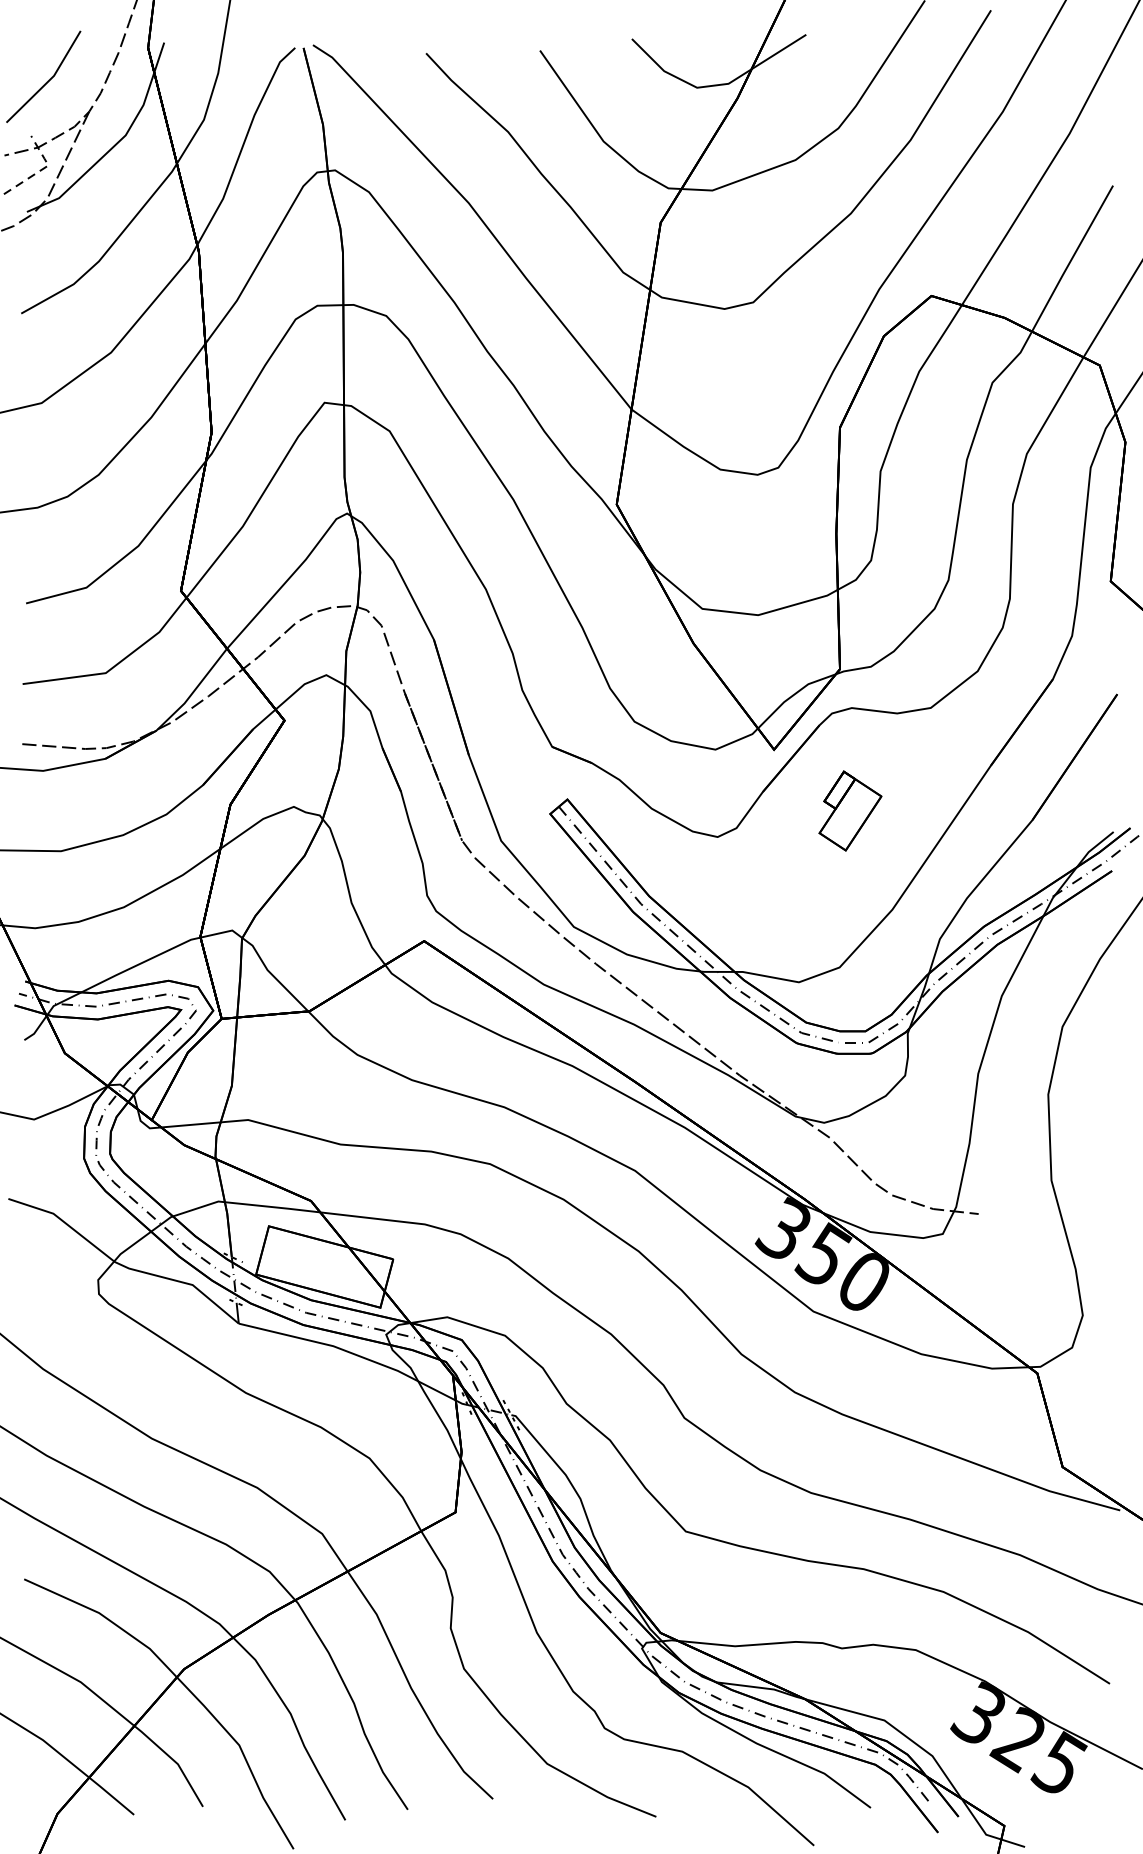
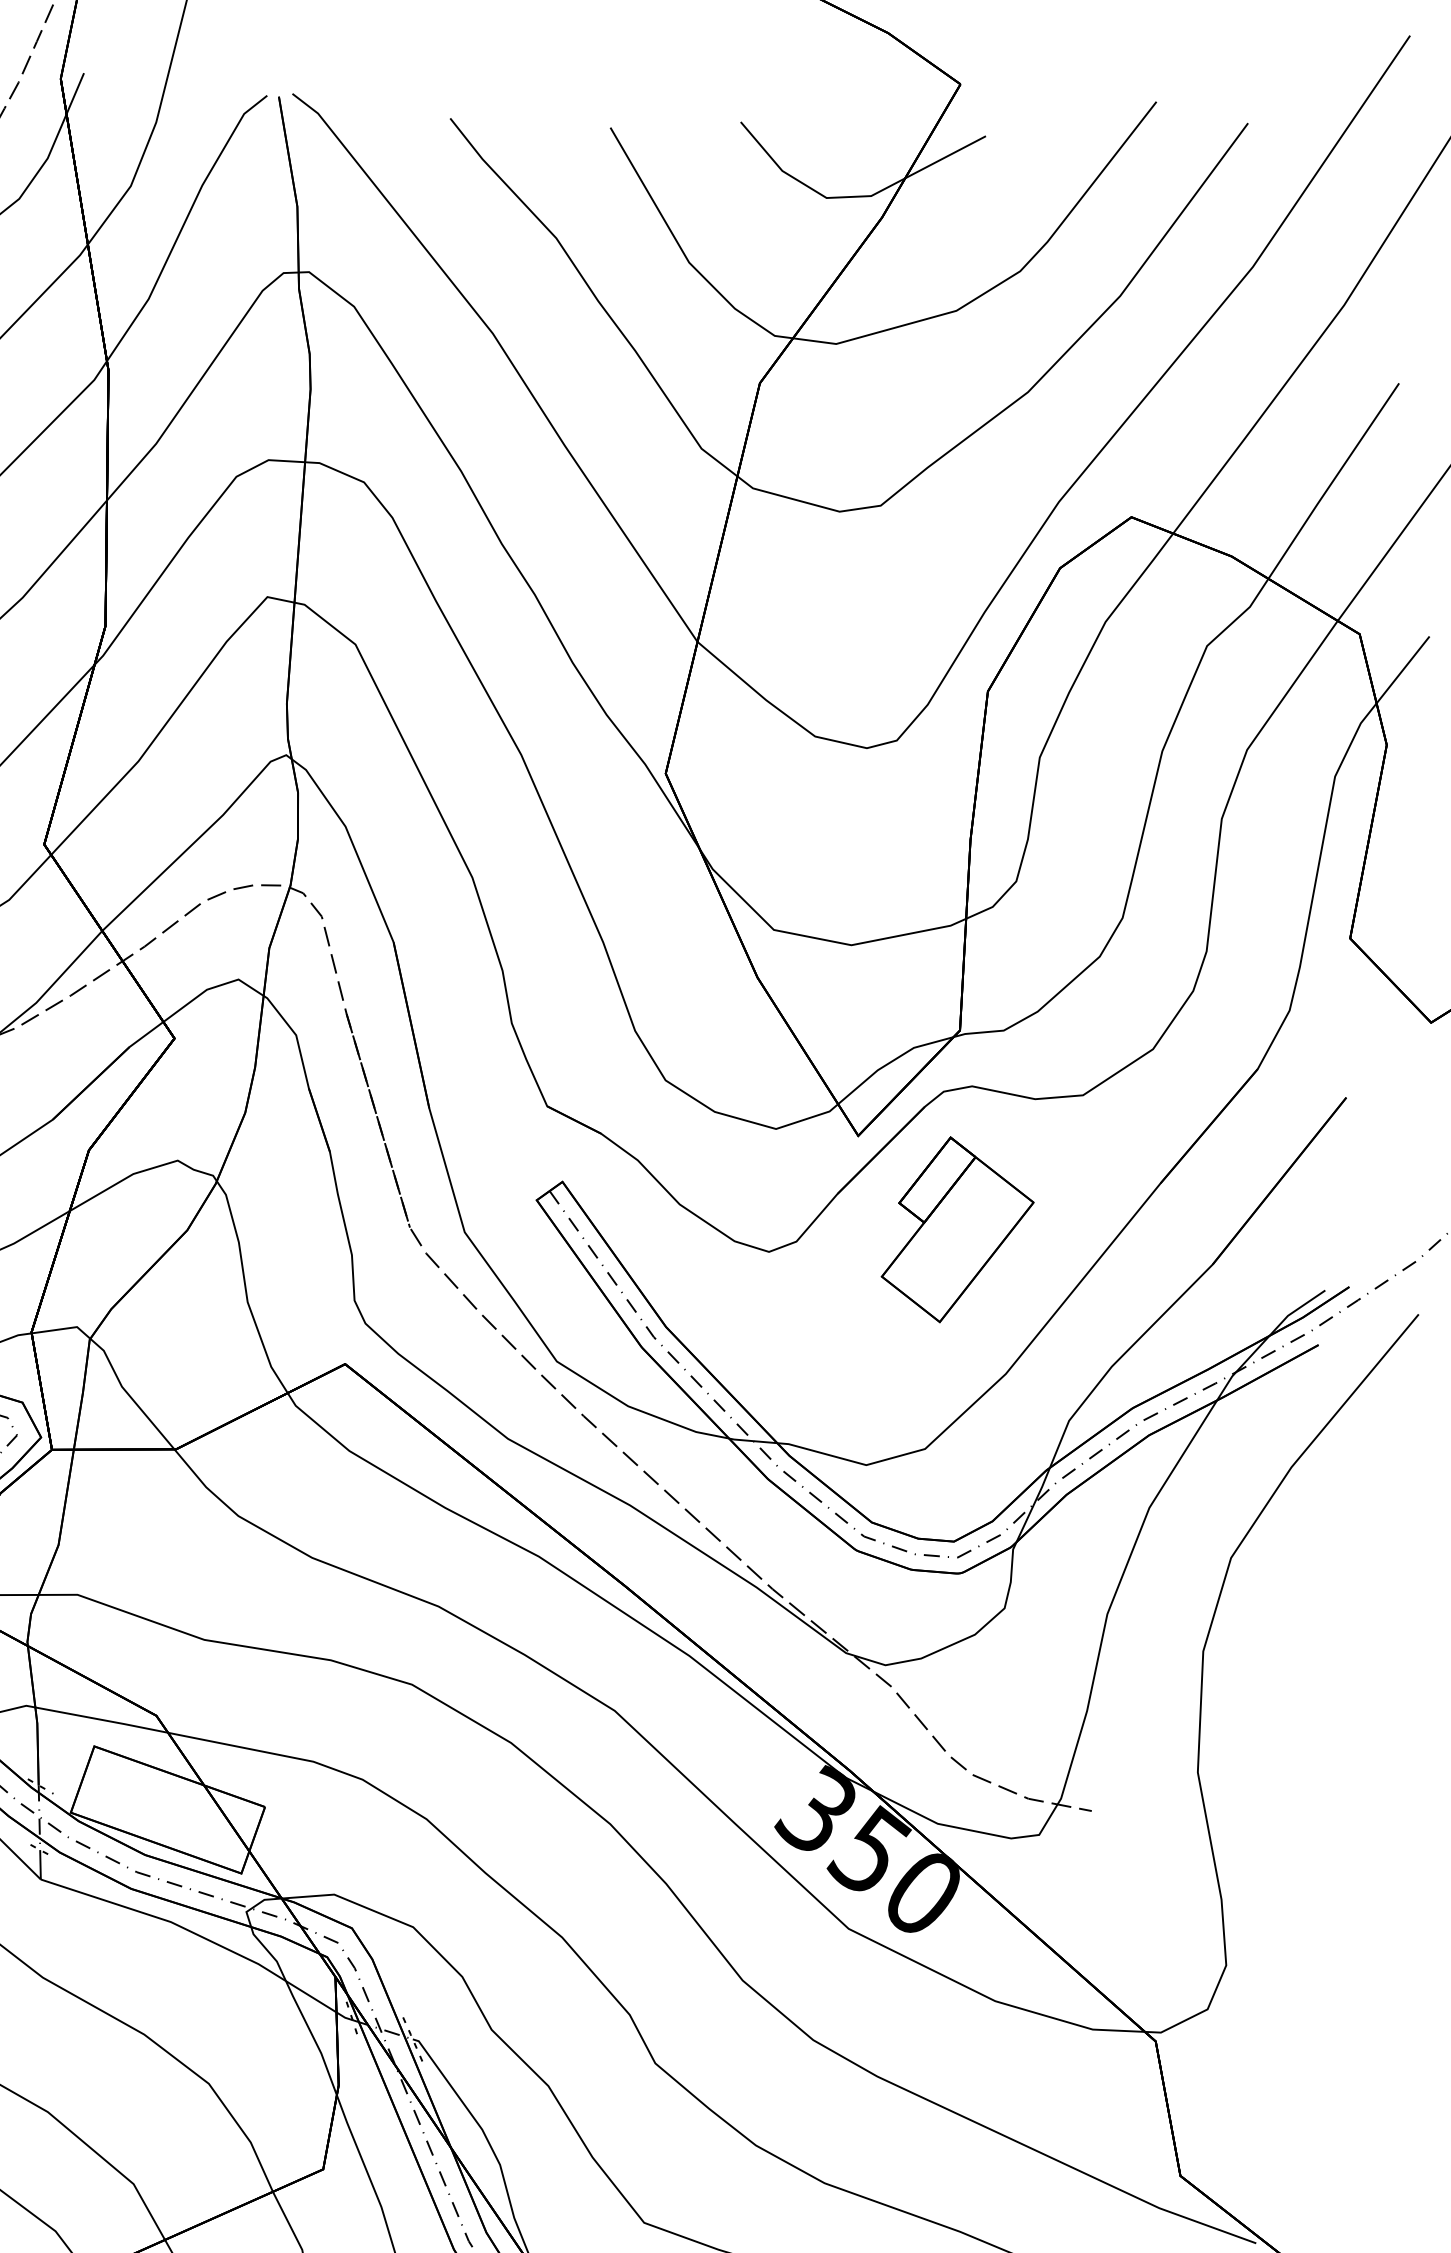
part: (850, 810) -> (958, 1229), size x1.67

